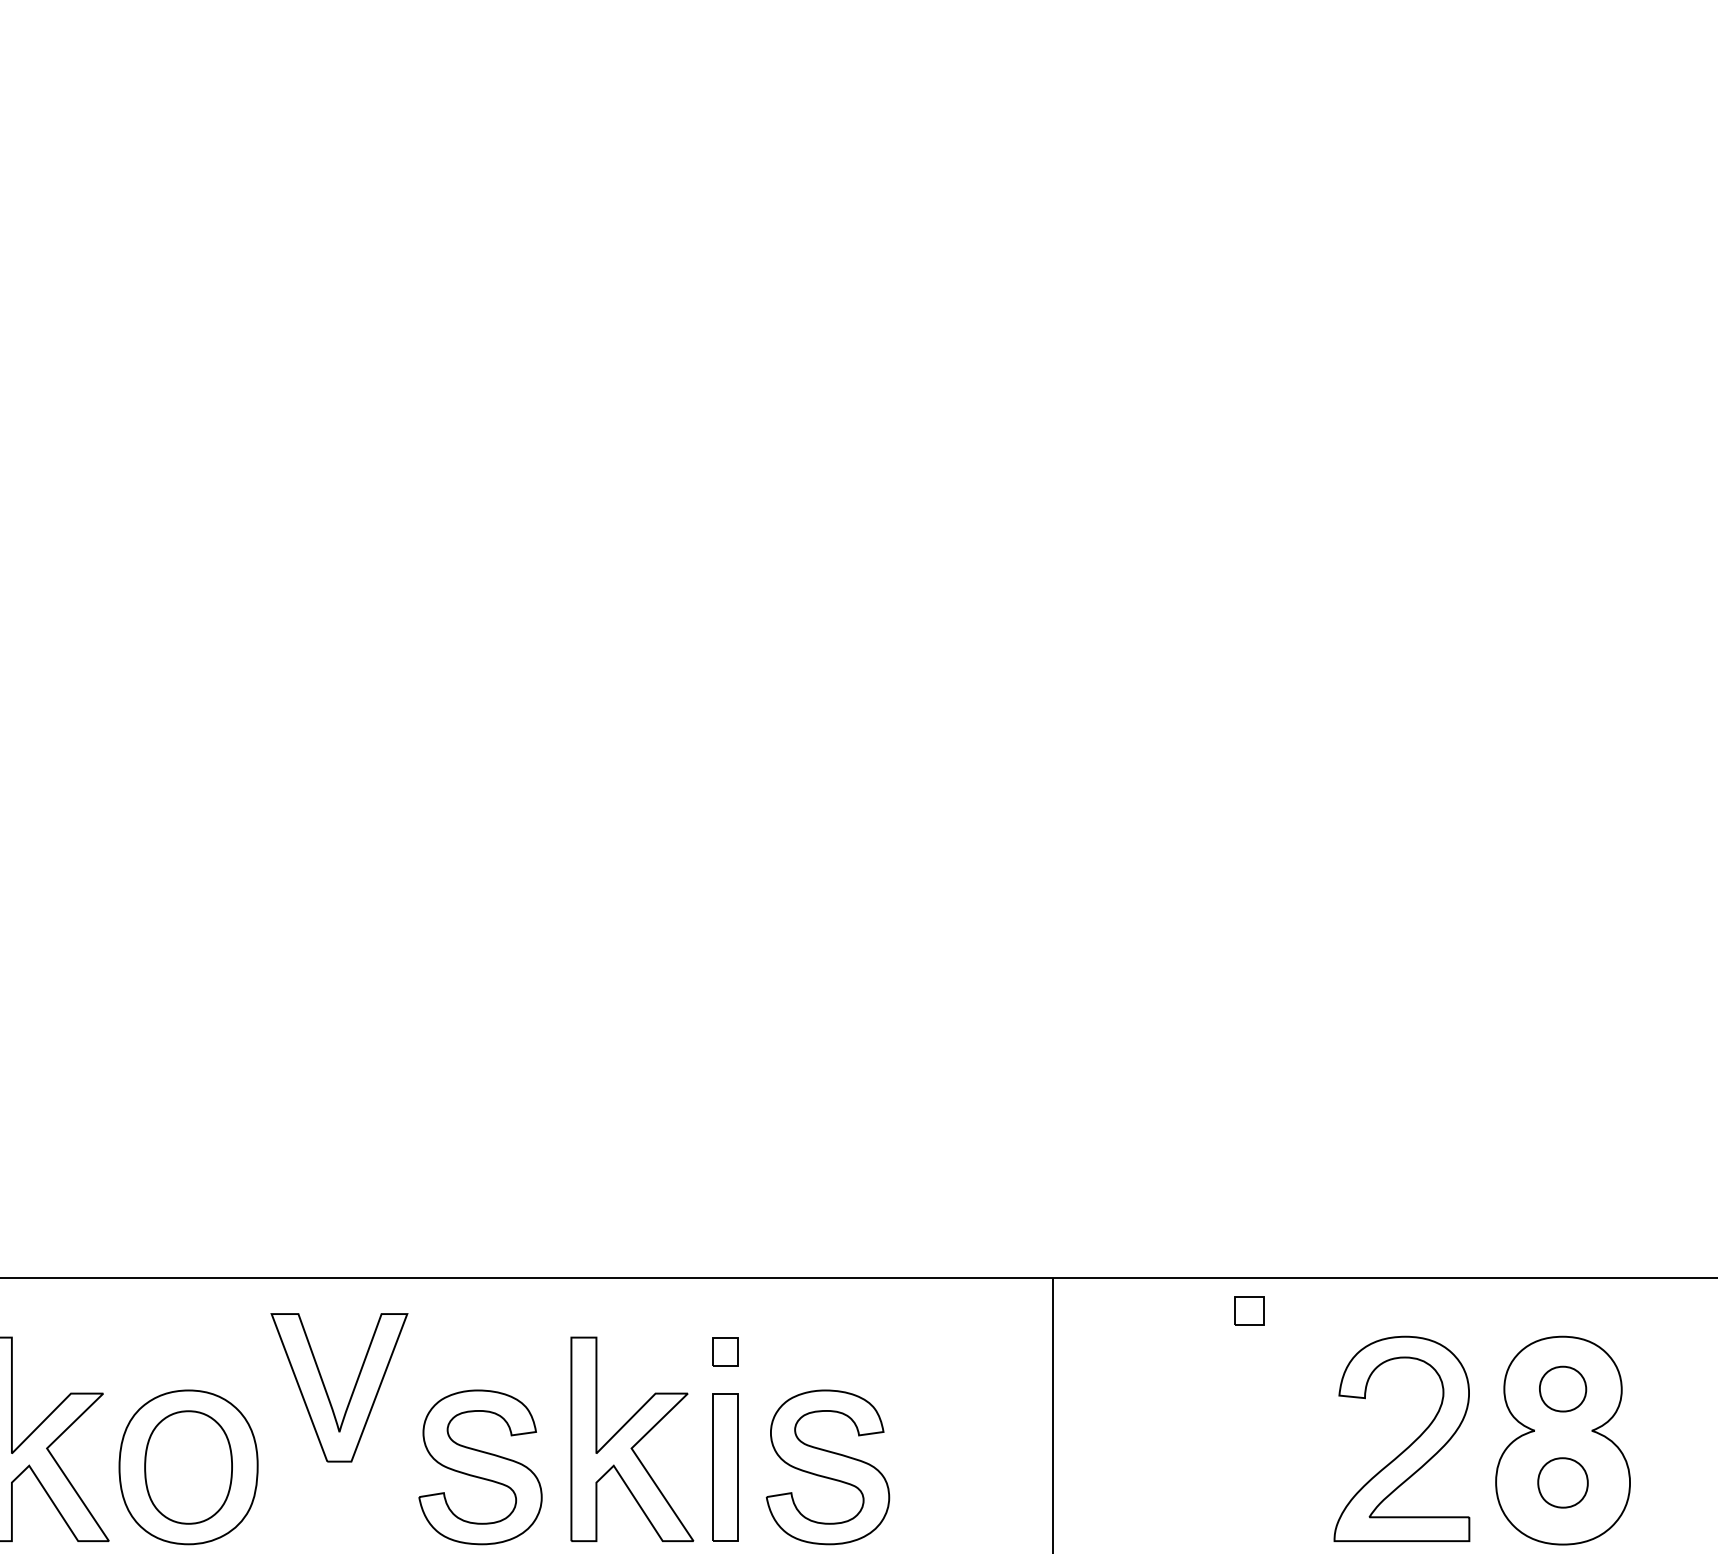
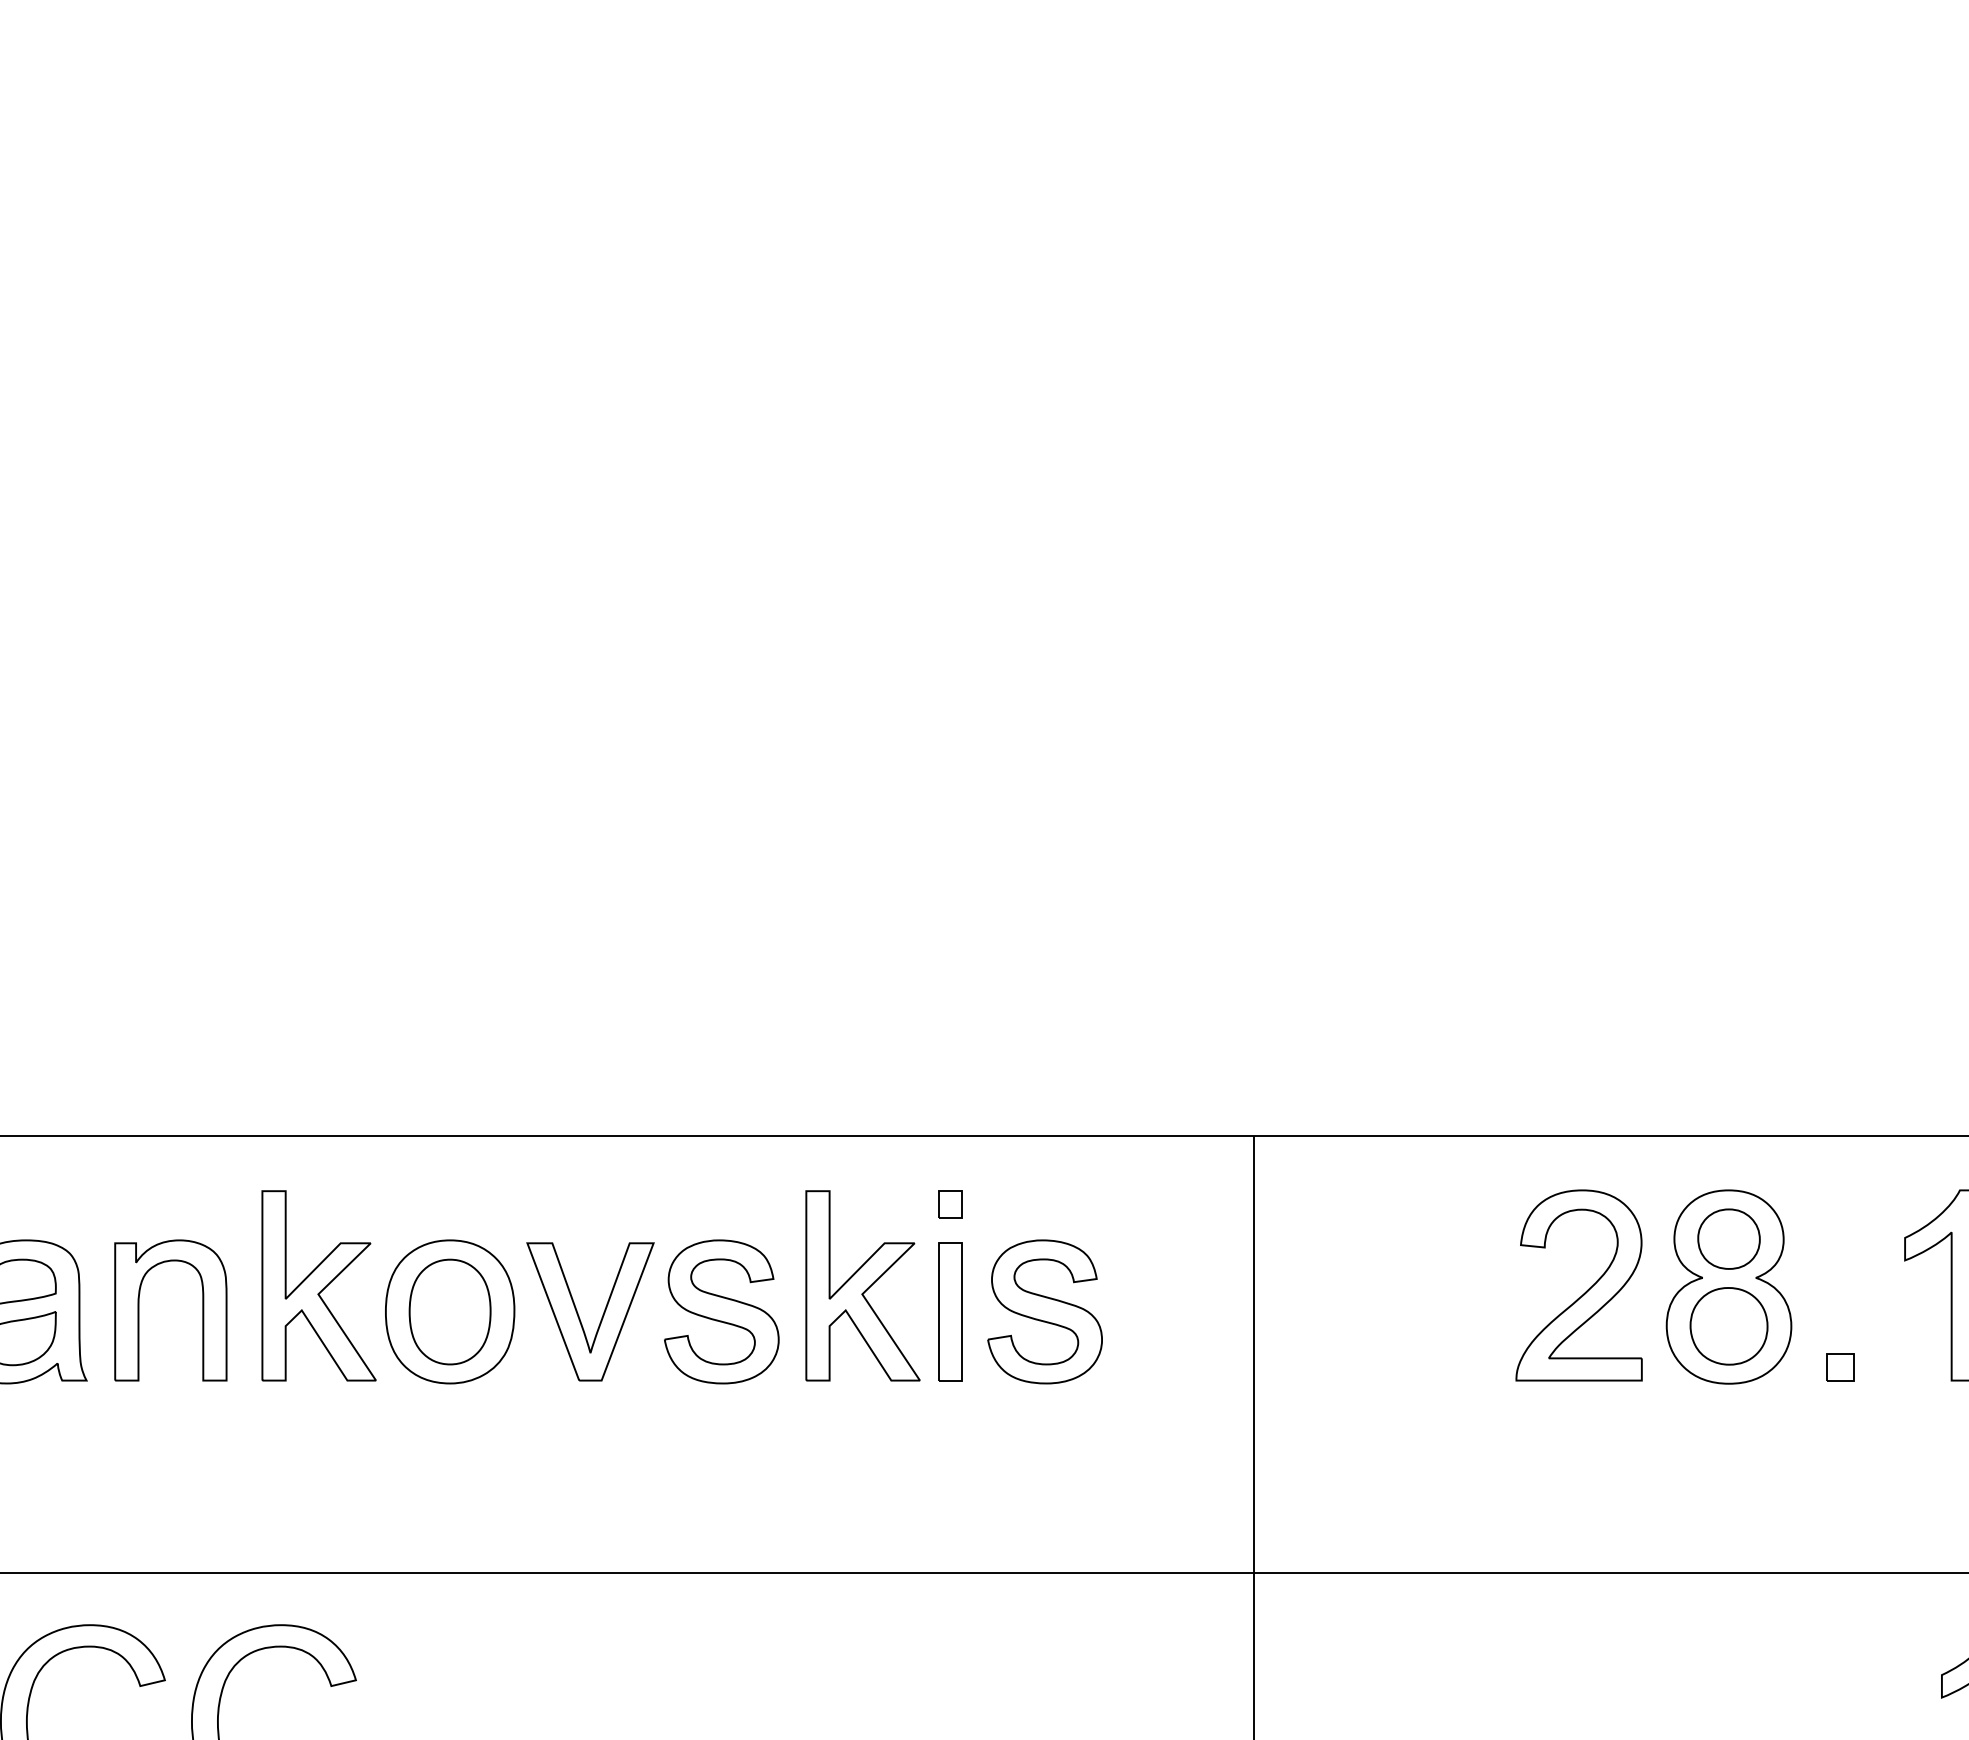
part: (1249, 1311) -> (1840, 1367), moved
part: (1562, 1388) -> (1728, 1238), size x1.43
part: (327, 1391) -> (579, 1315), moved
part: (1562, 1483) -> (1728, 1326), size x1.67

